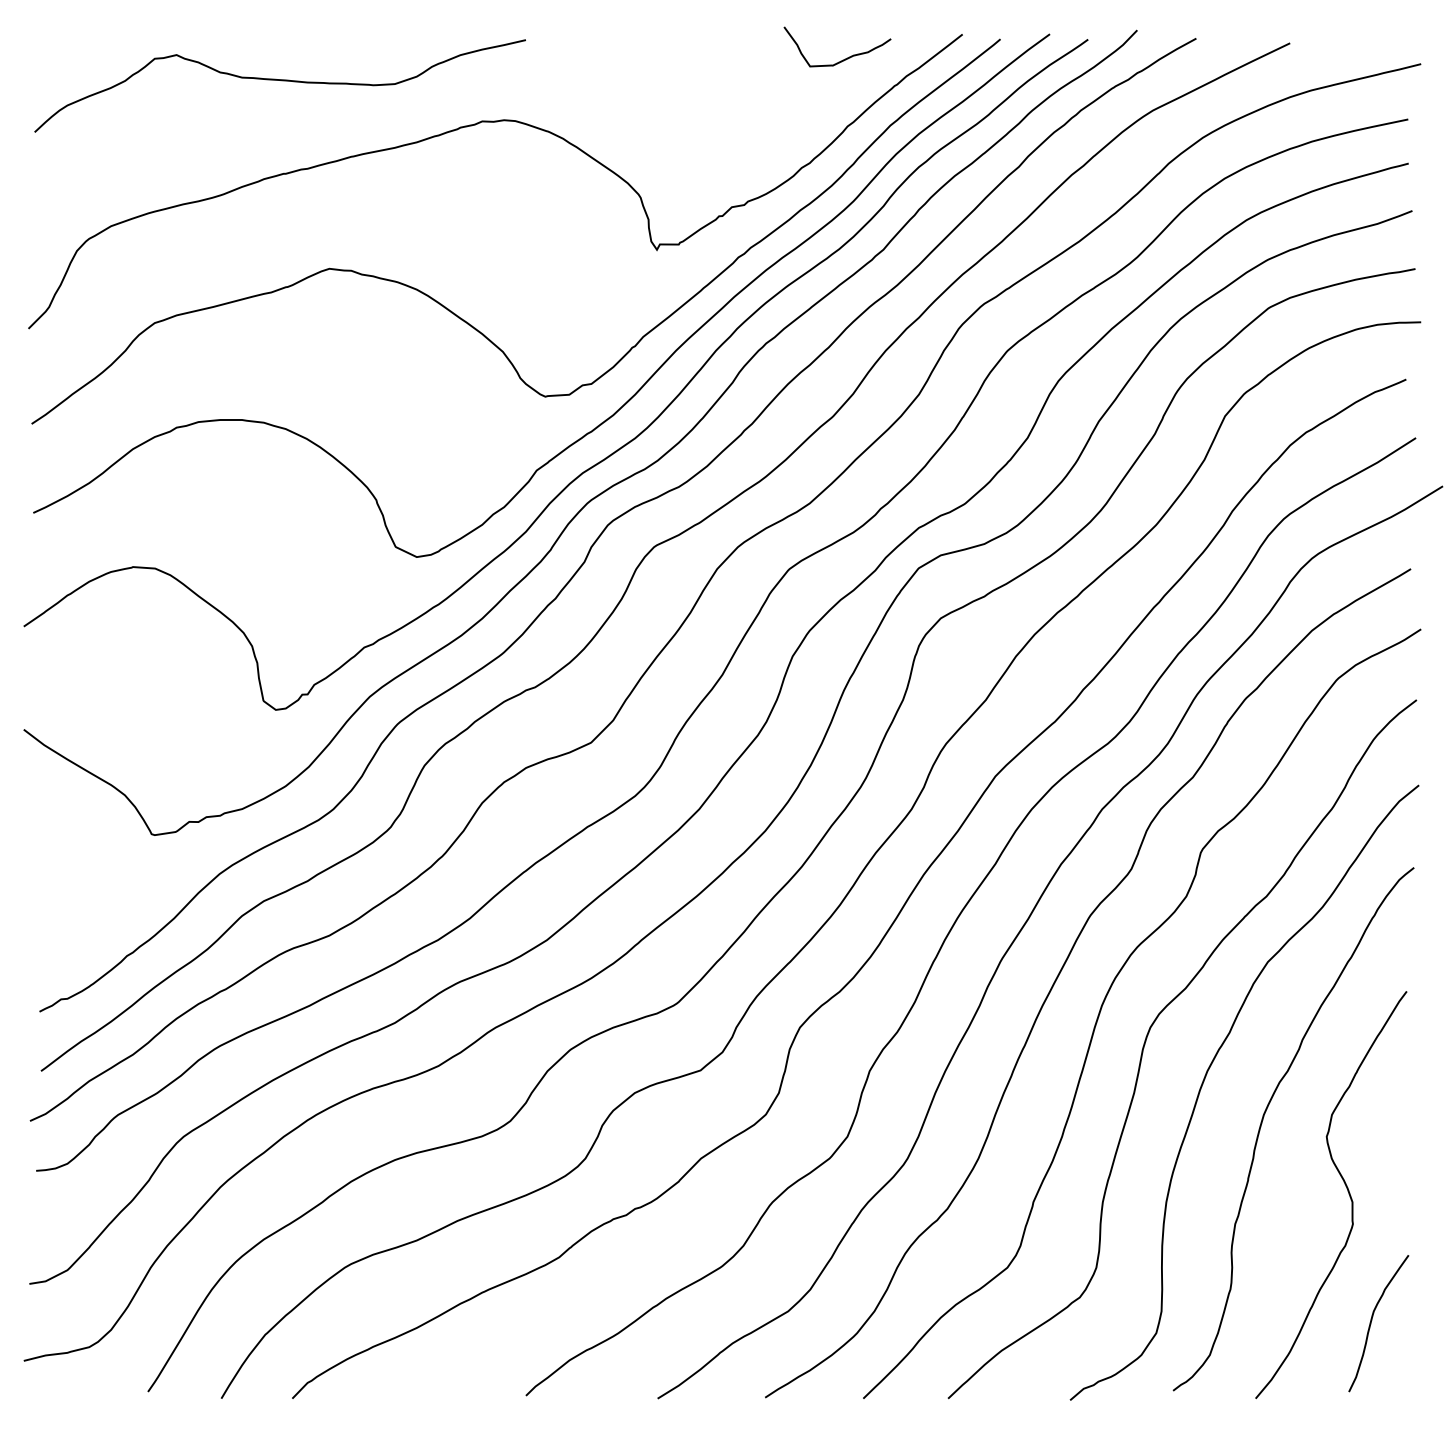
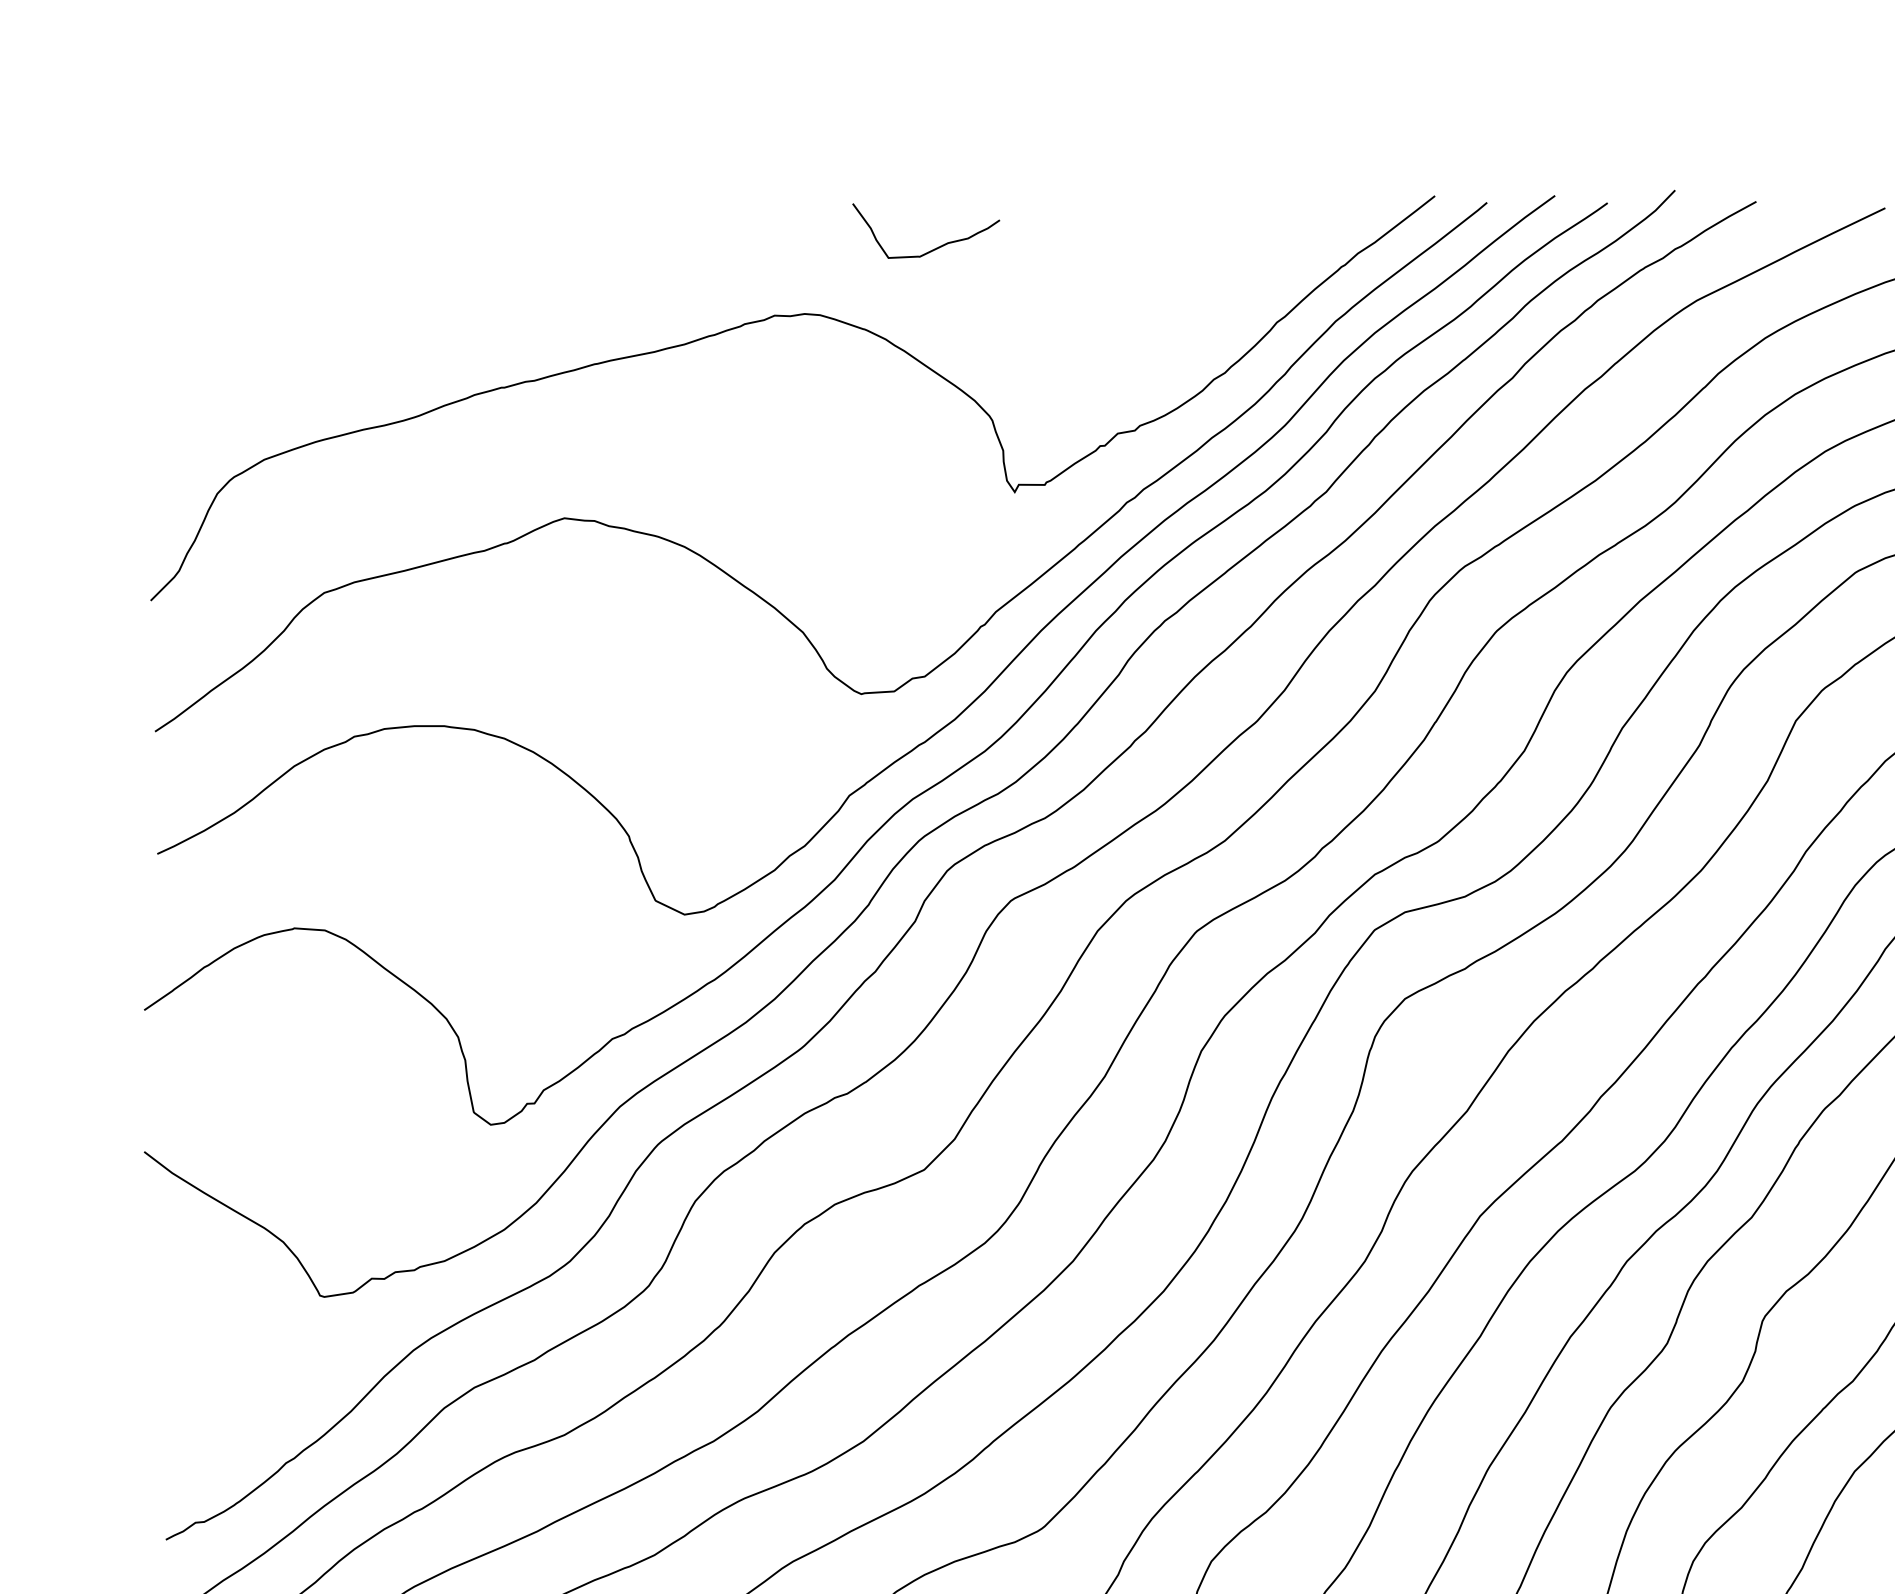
curve: (843, 59) -> (934, 248), moved
curve: (281, 81) -> (498, 260), removed

